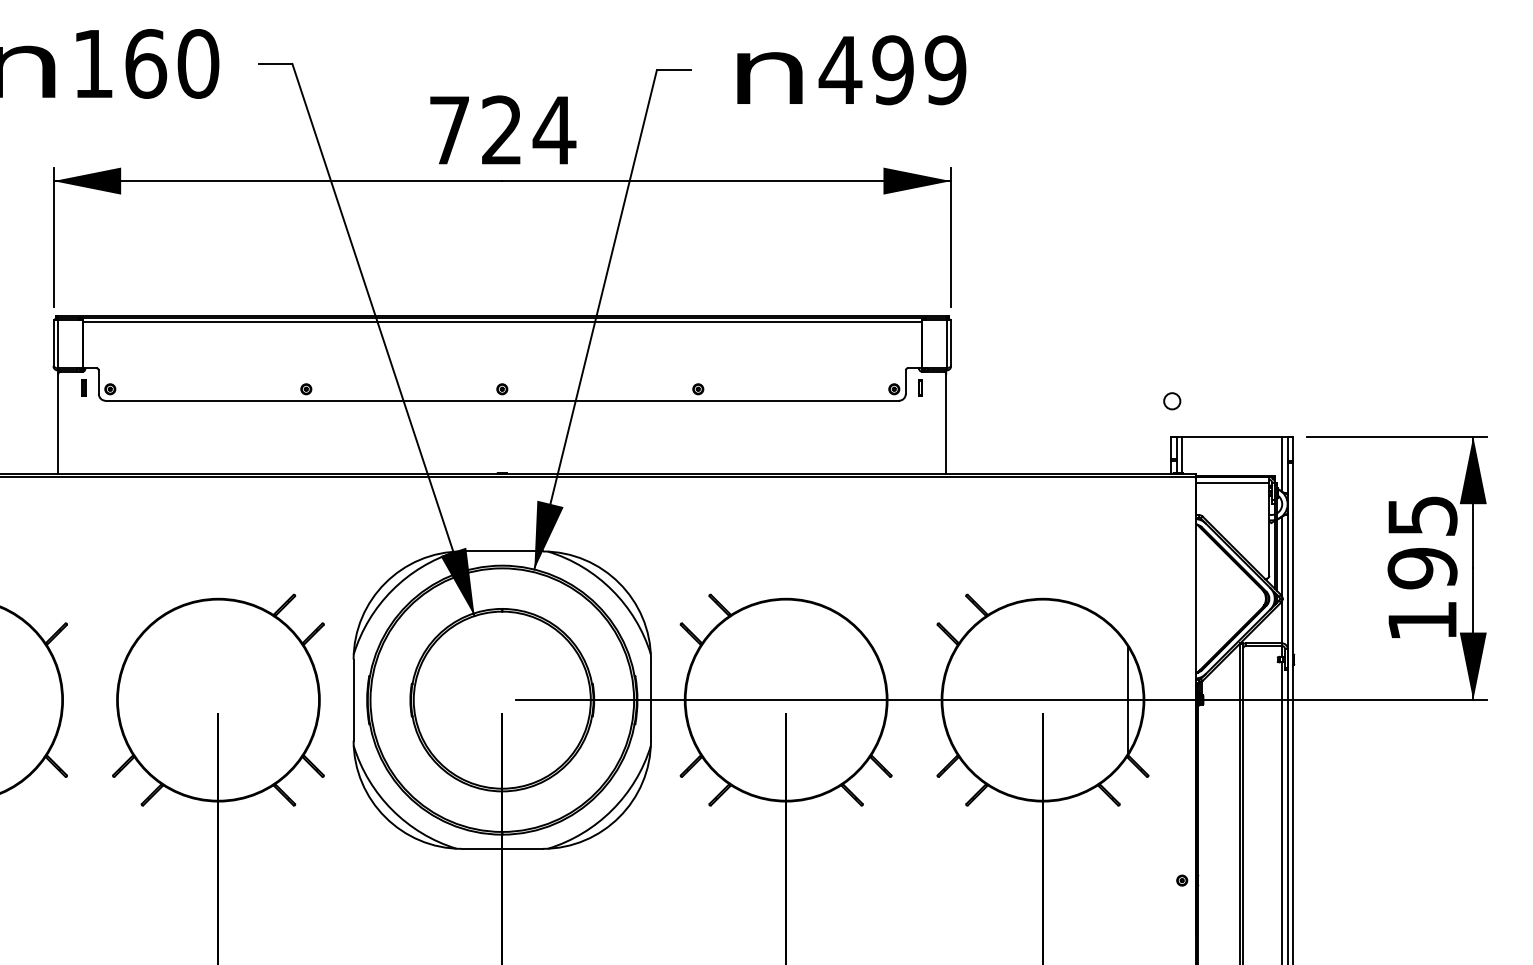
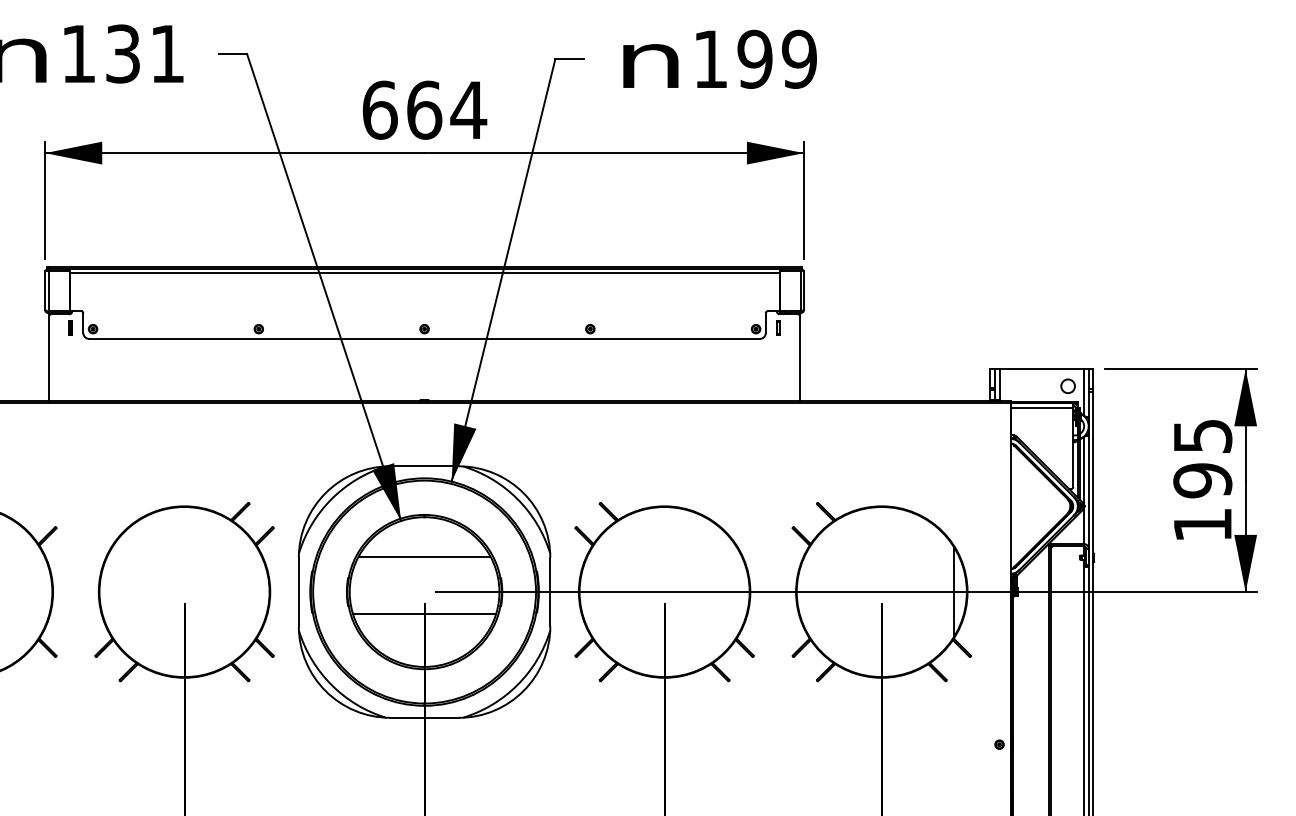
text: (172, 63) -> (145, 53), 160 -> 131
text: (840, 69) -> (710, 58), 499 -> 199
text: (476, 129) -> (402, 109), 724 -> 664
circle: (1171, 400) -> (1067, 385), moved
line: (502, 658) -> (424, 556), added
line: (502, 725) -> (424, 613), added

